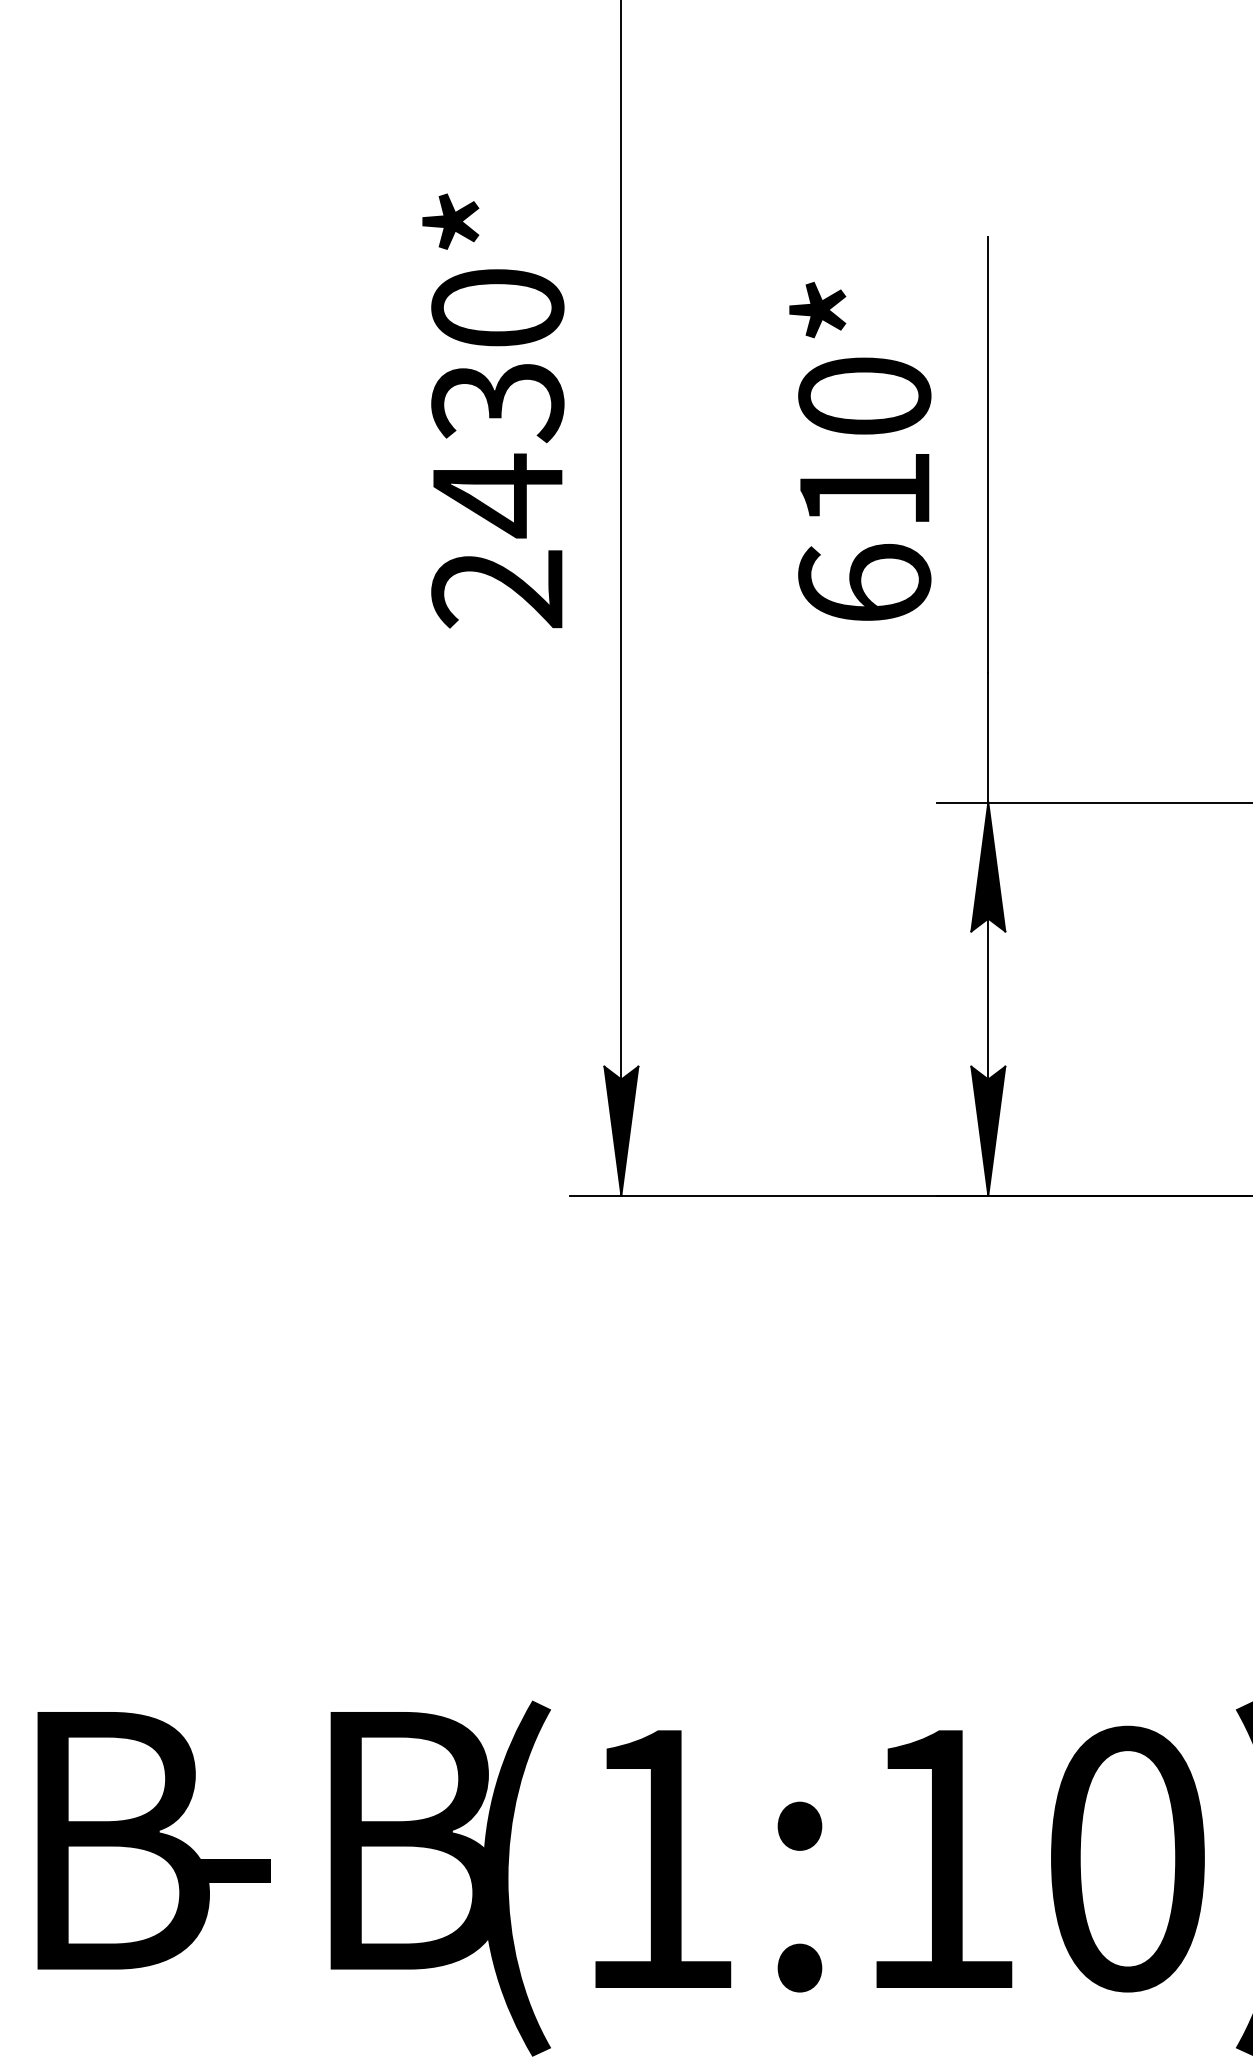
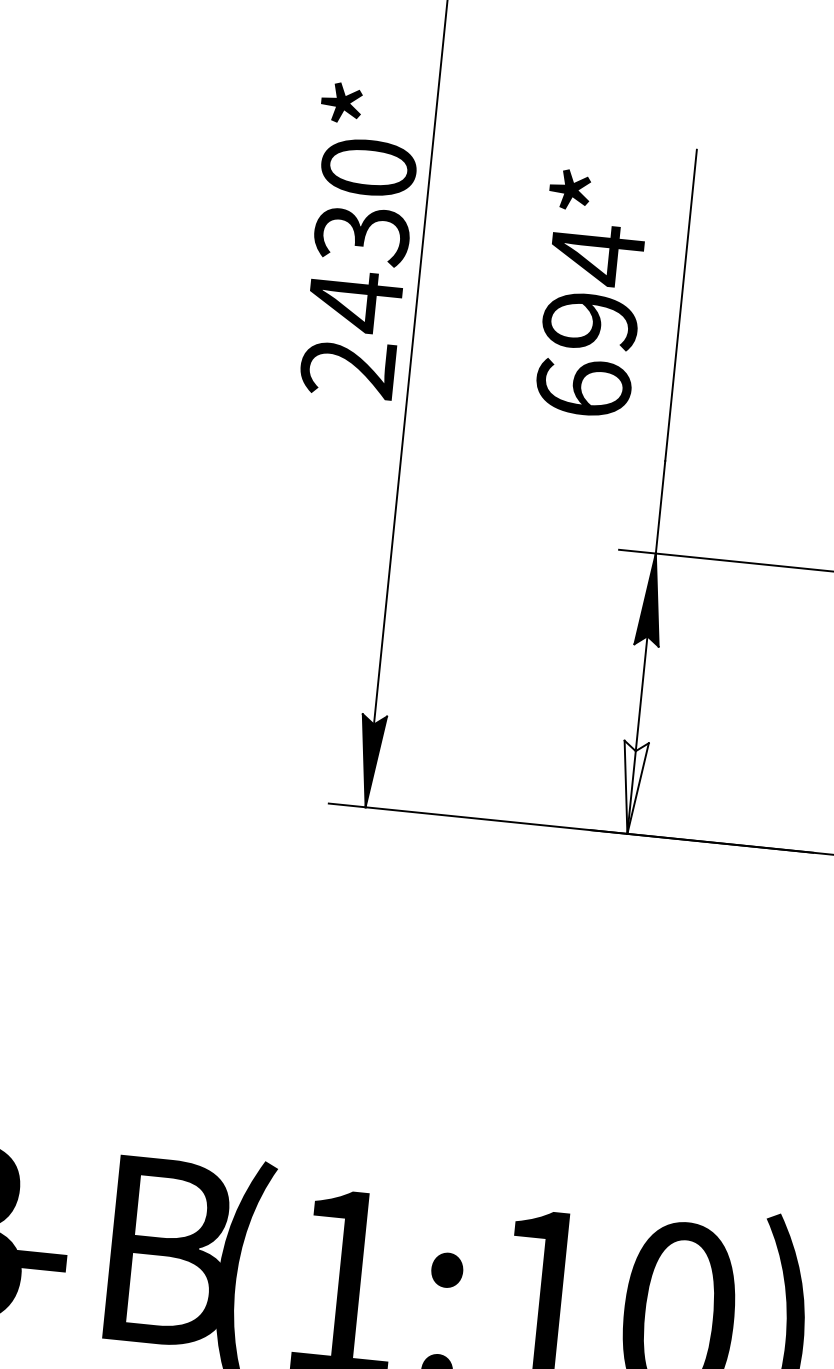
text: (493, 410) -> (358, 240), moved
text: (864, 441) -> (593, 286), 610* -> 694*
fill: (988, 1130) -> (632, 787), removed

